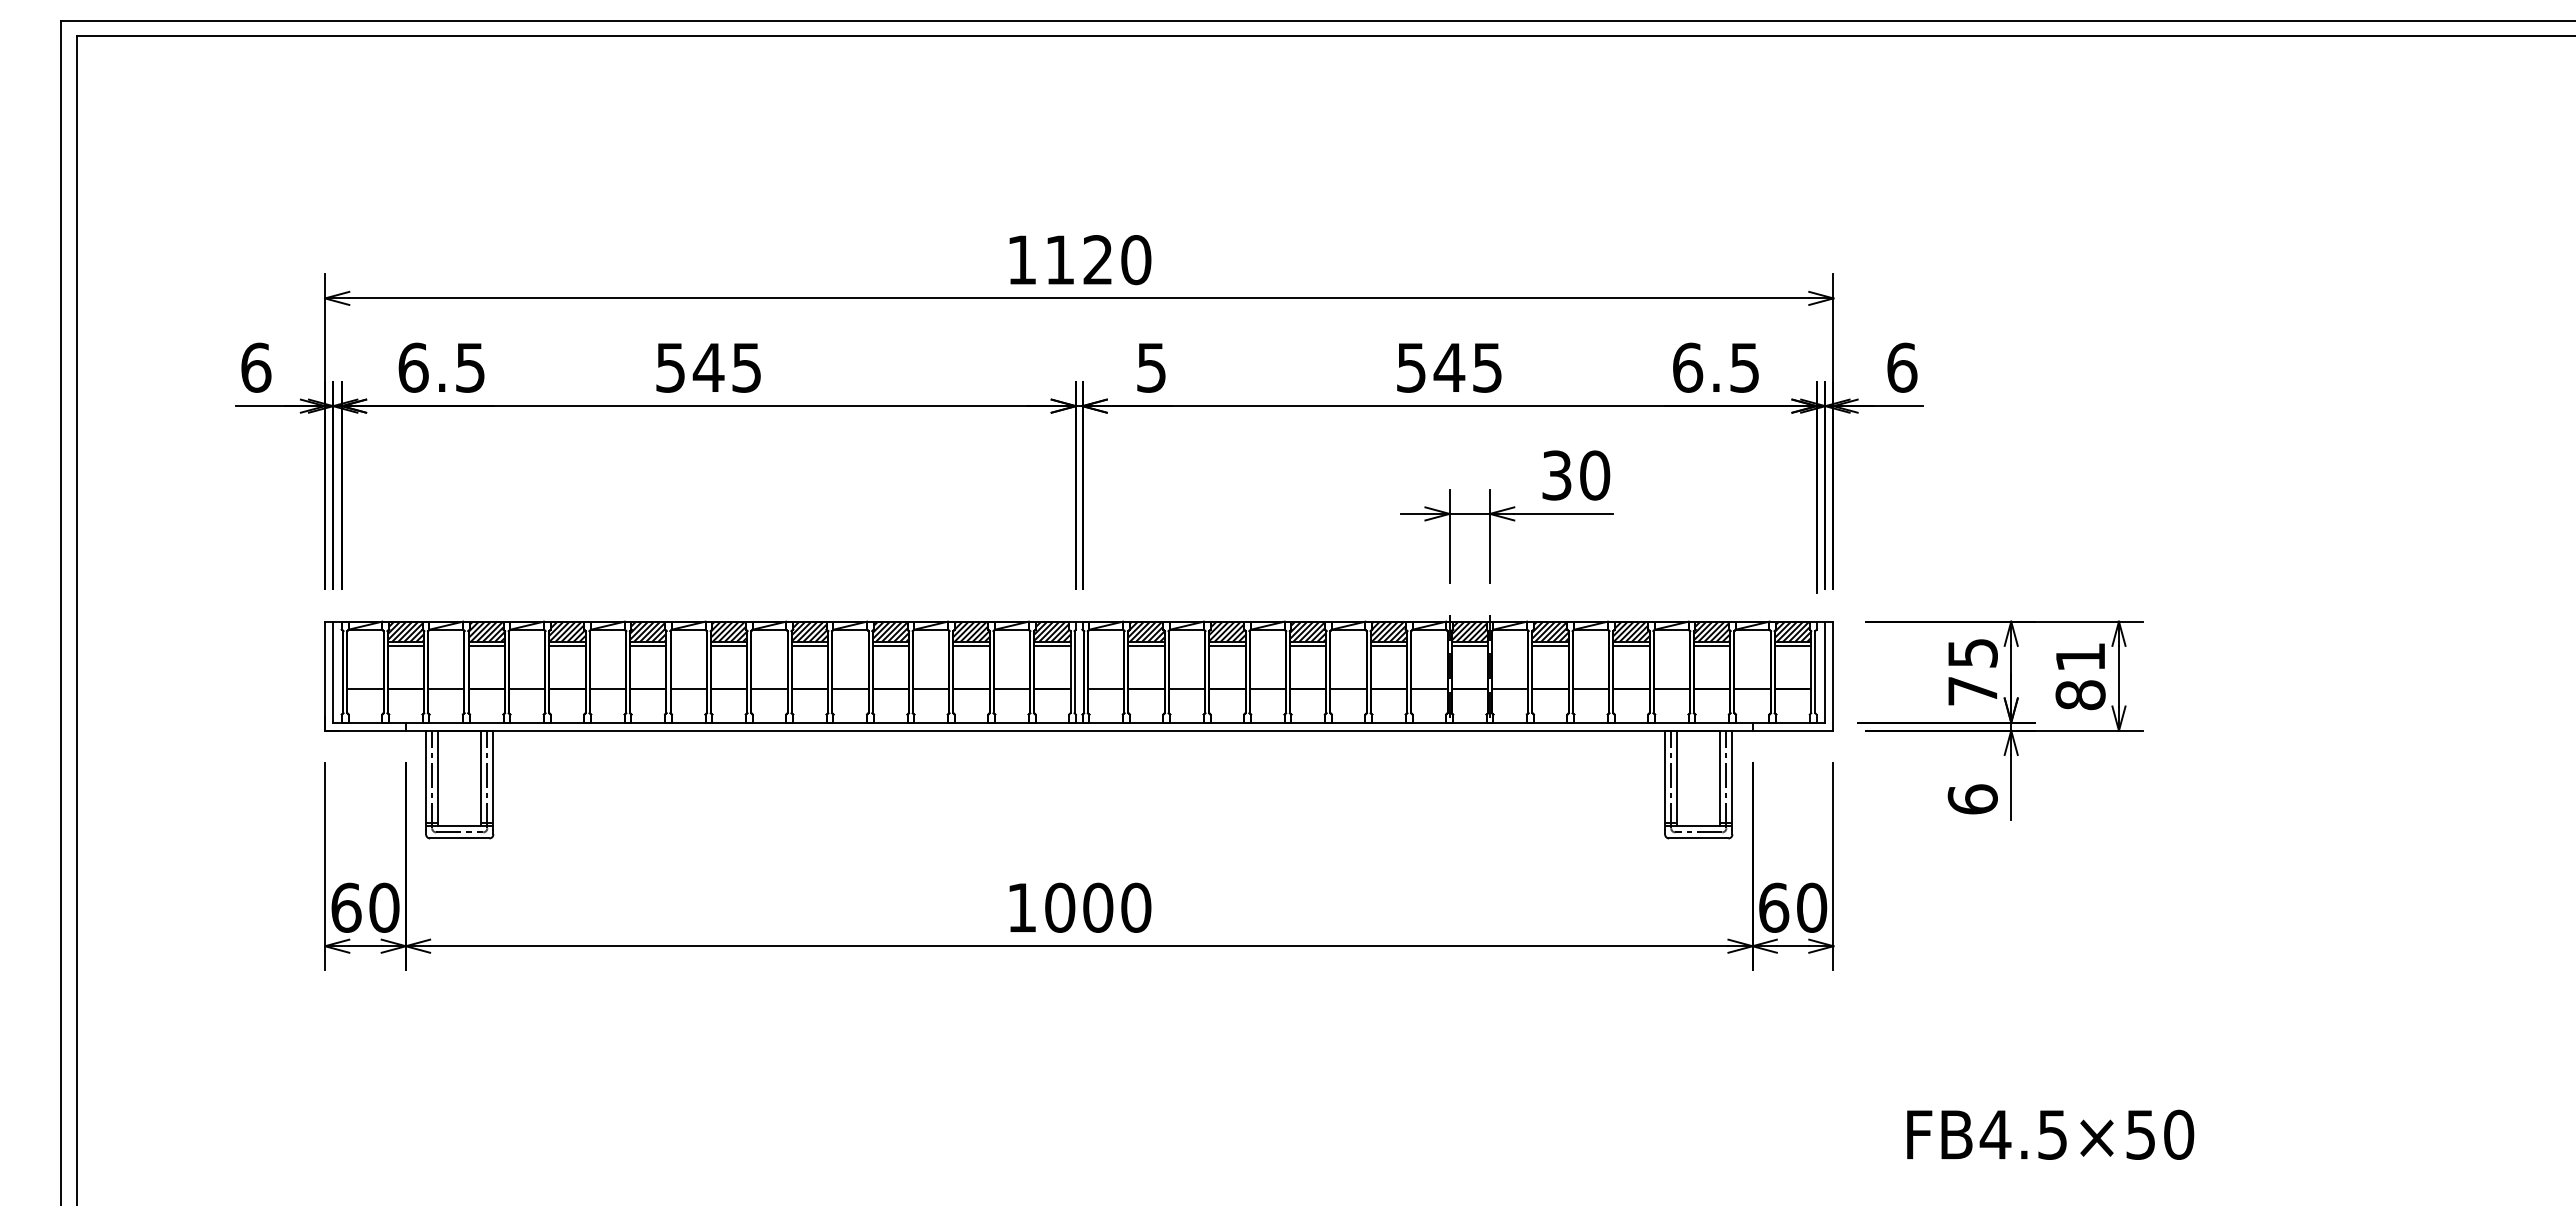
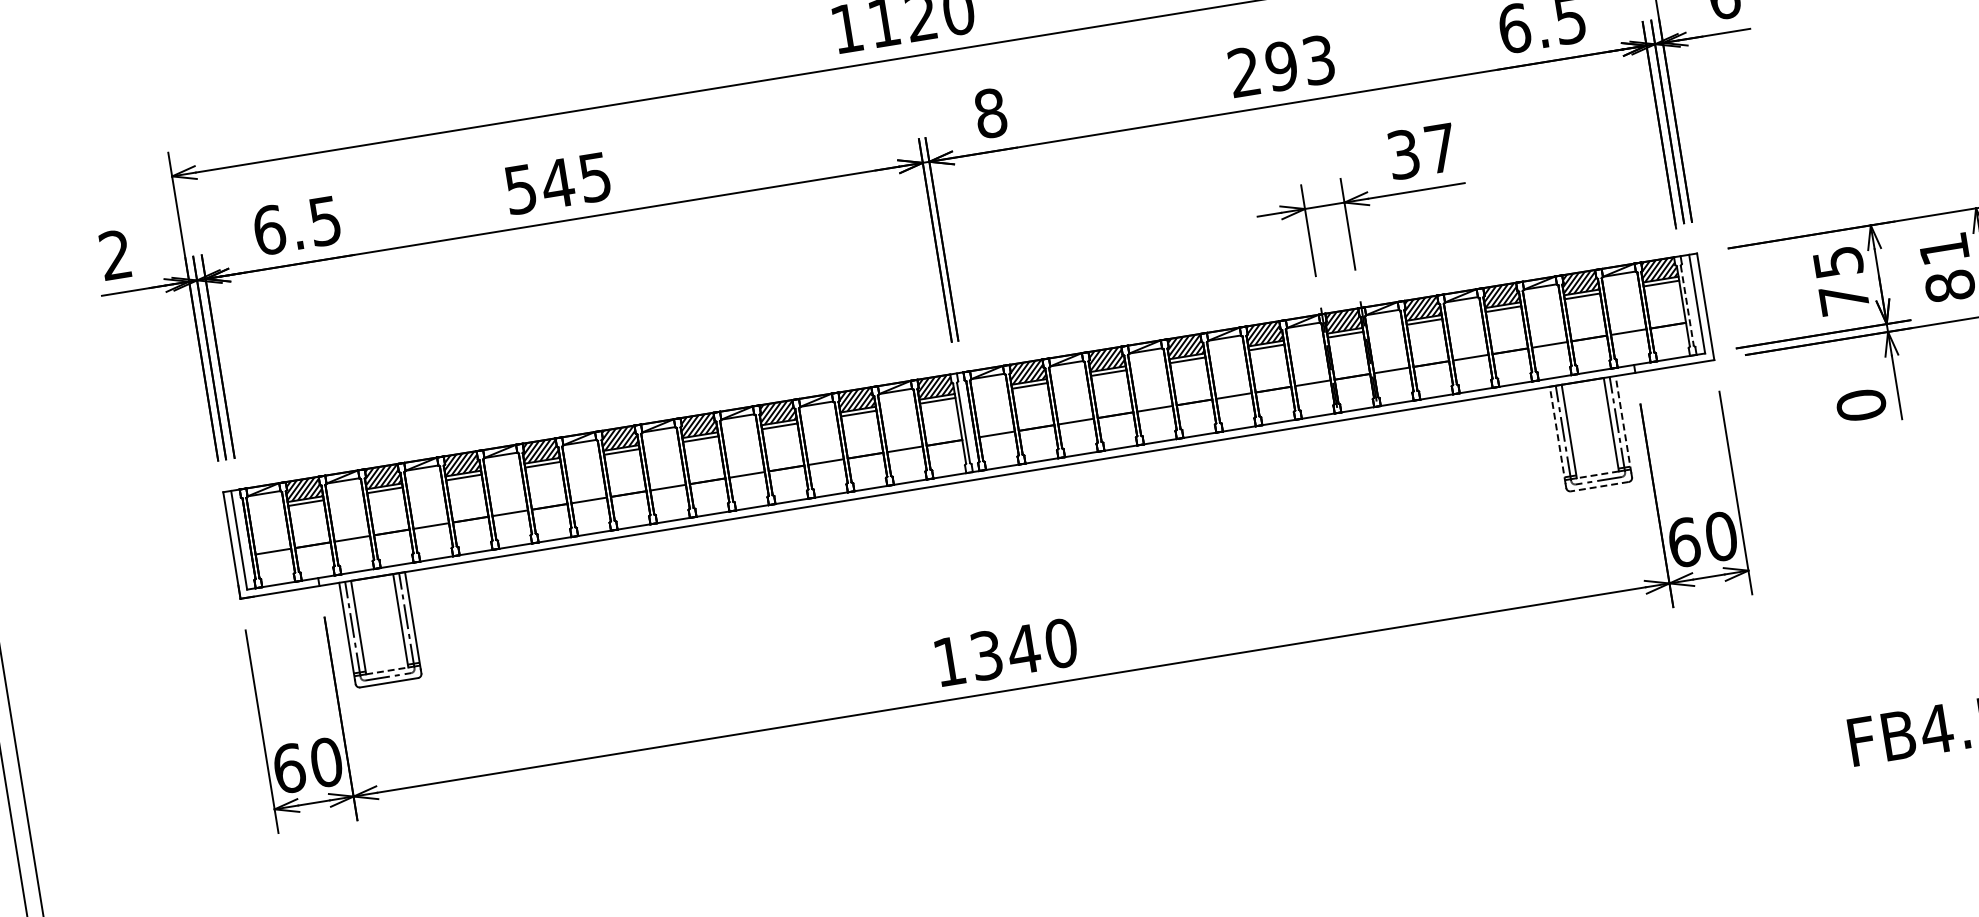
text: (256, 367) -> (116, 254), 6 -> 2
text: (1151, 367) -> (990, 113), 5 -> 8
text: (1449, 367) -> (1281, 65), 545 -> 293
text: (1595, 475) -> (1441, 148), 30 -> 37
line: (1815, 672) -> (1687, 306), solid -> dashed
line: (1665, 780) -> (1558, 435), solid -> dashed
line: (1732, 780) -> (1623, 424), solid -> dashed
text: (1972, 799) -> (1861, 405), 6 -> 0
line: (459, 826) -> (387, 671), solid -> dashed
line: (1698, 826) -> (1597, 475), solid -> dashed
line: (1698, 838) -> (1599, 486), solid -> dashed
text: (1079, 907) -> (1005, 652), 1000 -> 1340

